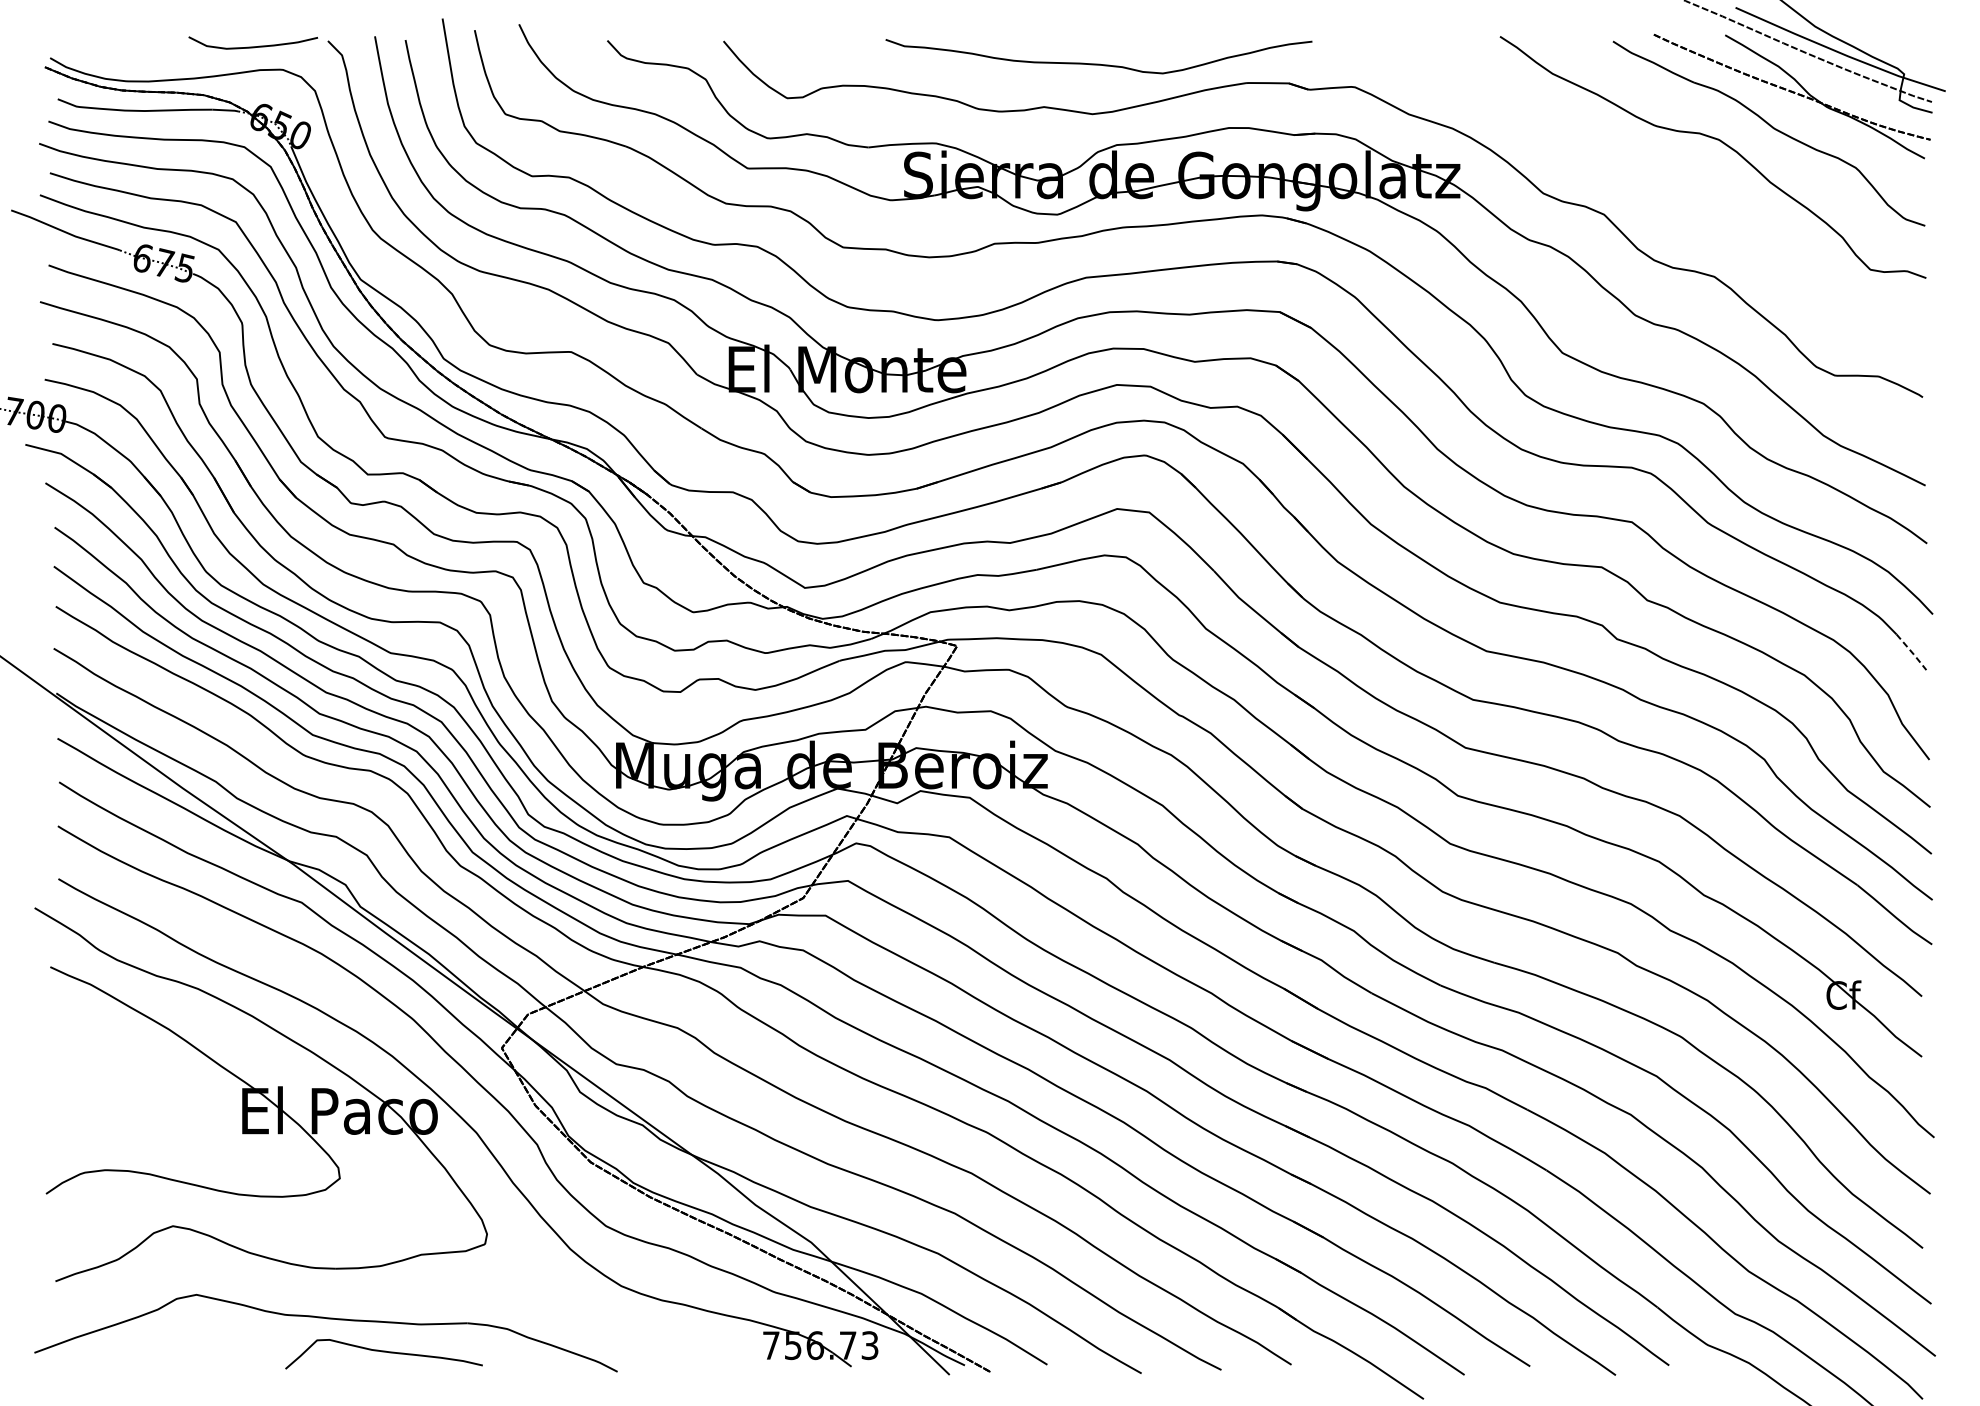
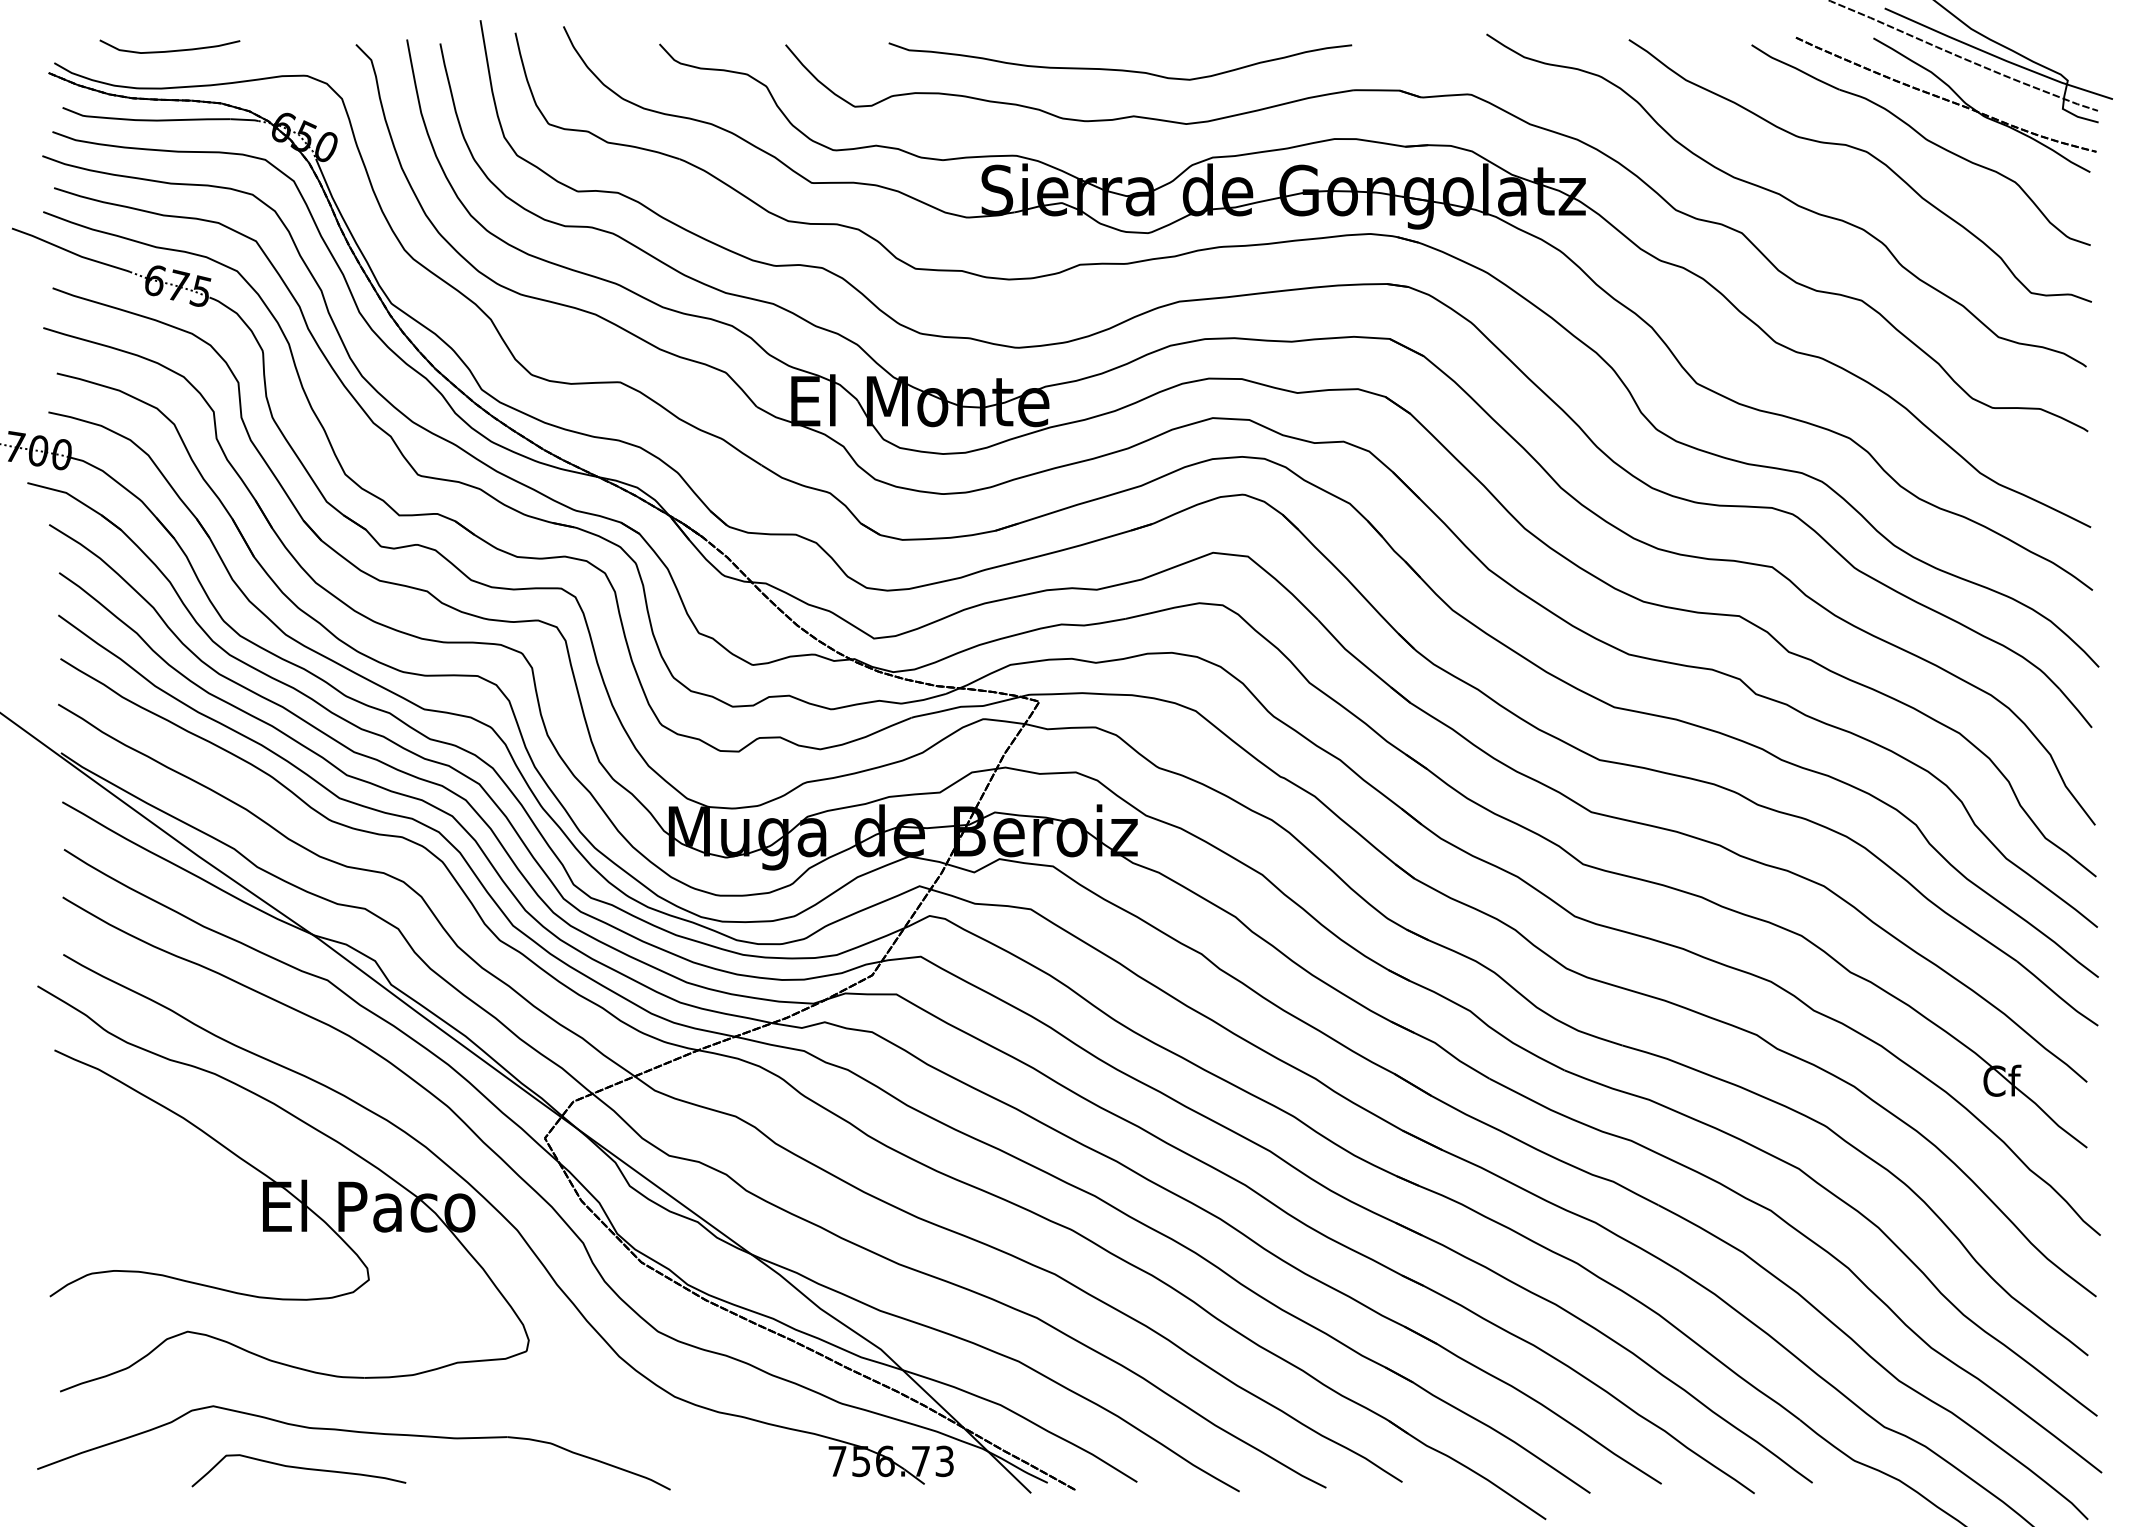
curve: (252, 46) -> (169, 50), moved
curve: (1099, 63) -> (1120, 69), moved
curve: (1645, 183) -> (1786, 199), added
line: (1912, 652) -> (2076, 708), dashed -> solid
curve: (383, 1352) -> (298, 1468), moved

